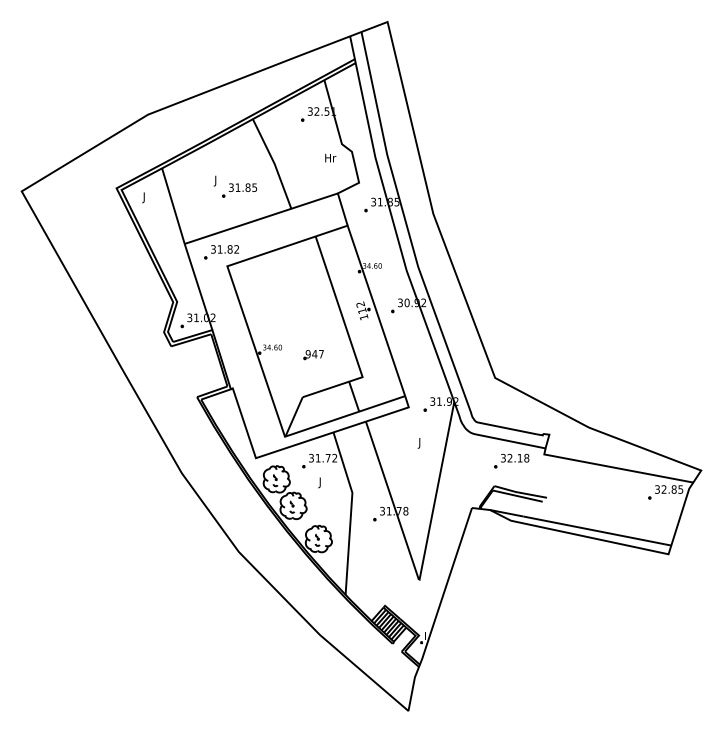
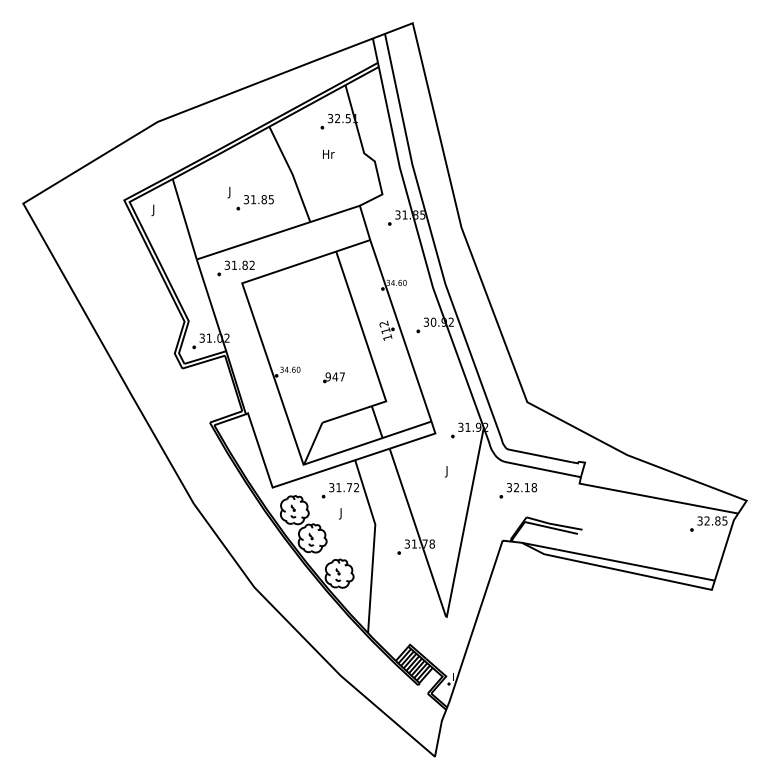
text: (330, 158) -> (328, 154), moved
part: (511, 460) -> (518, 490), moved

